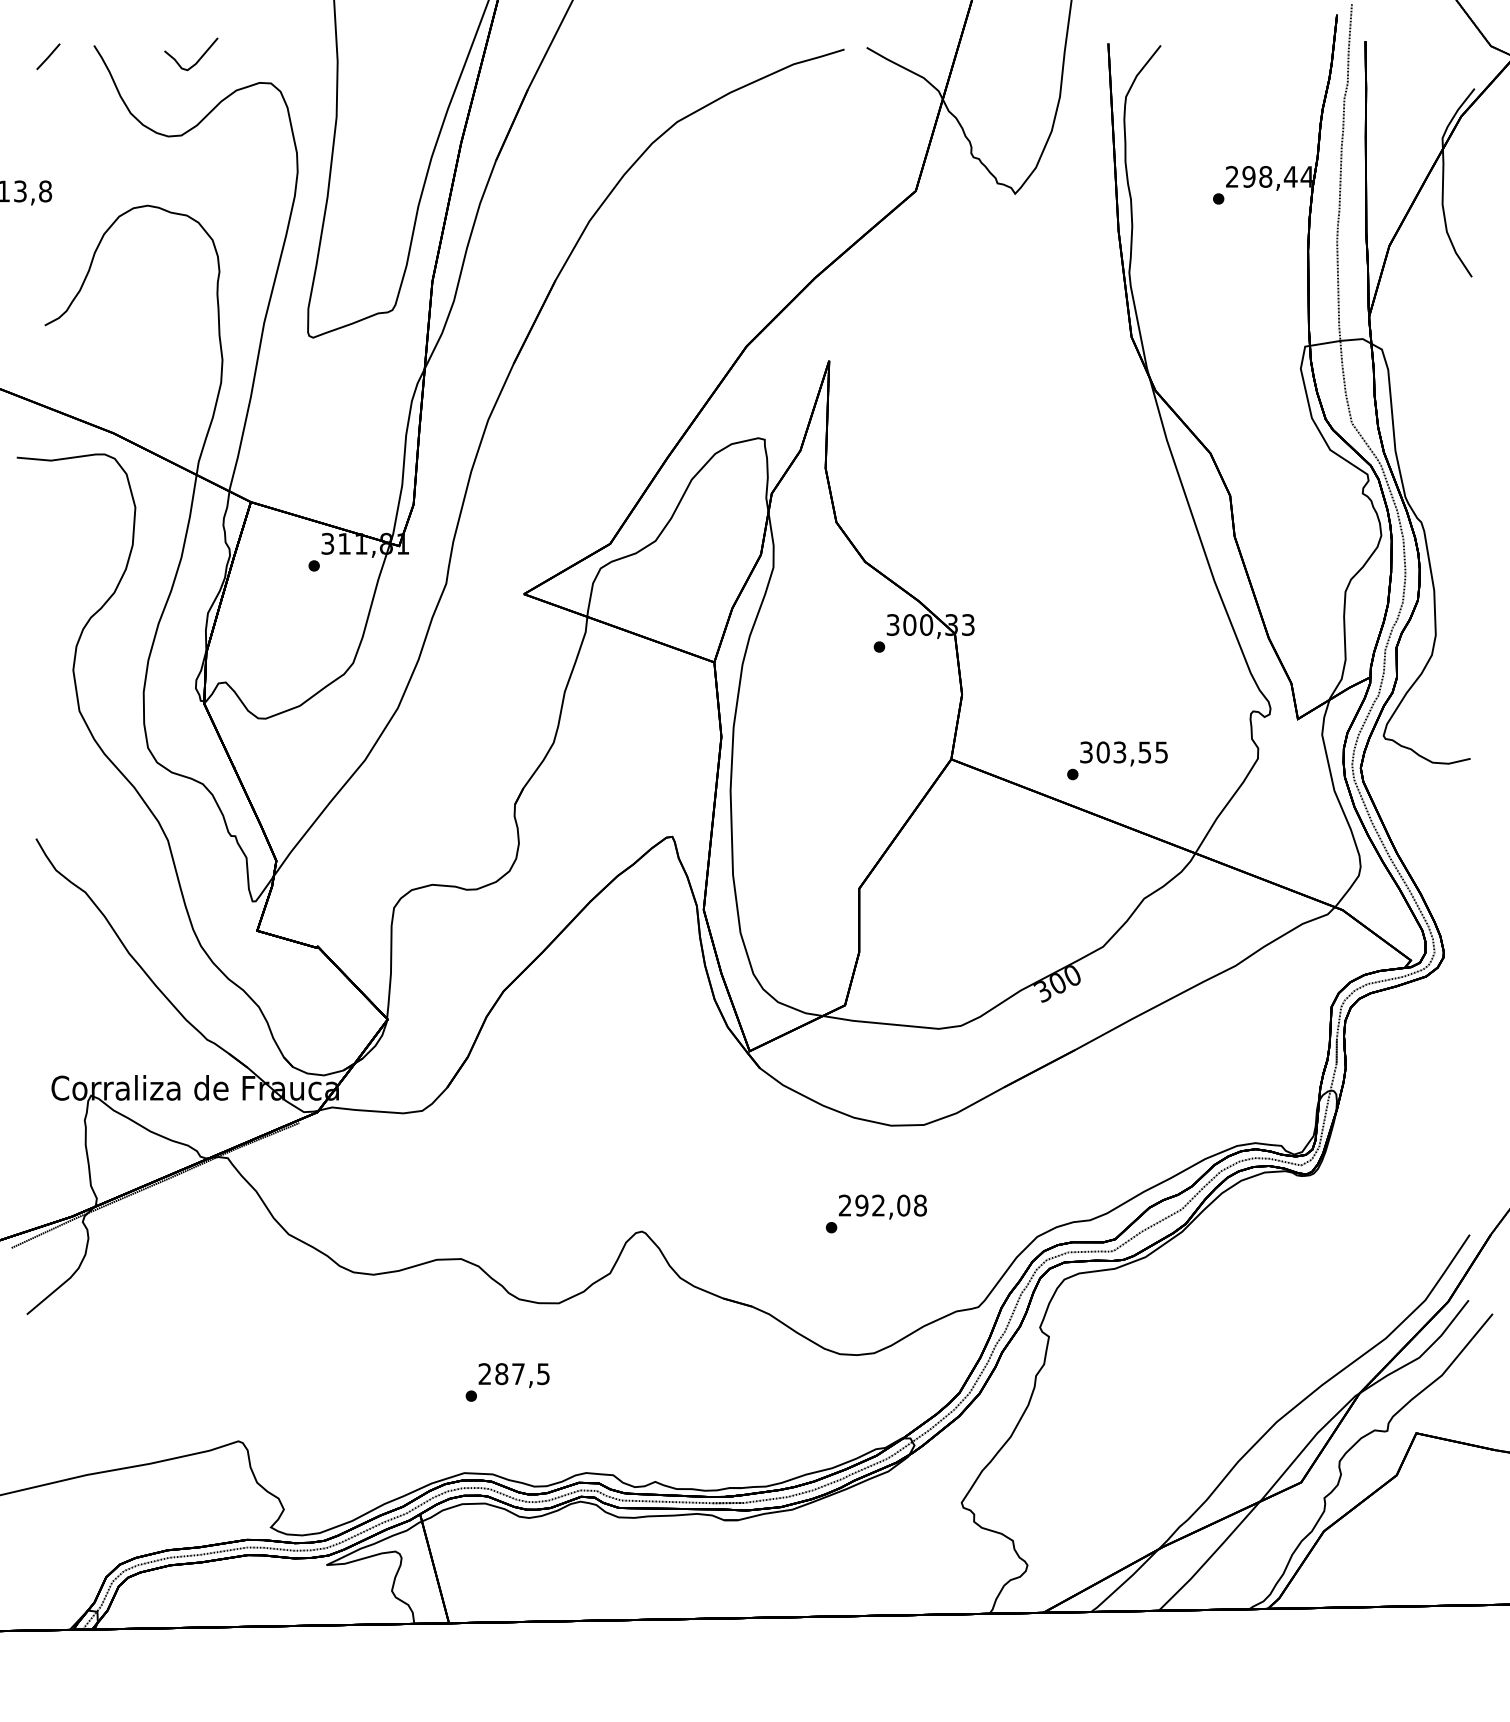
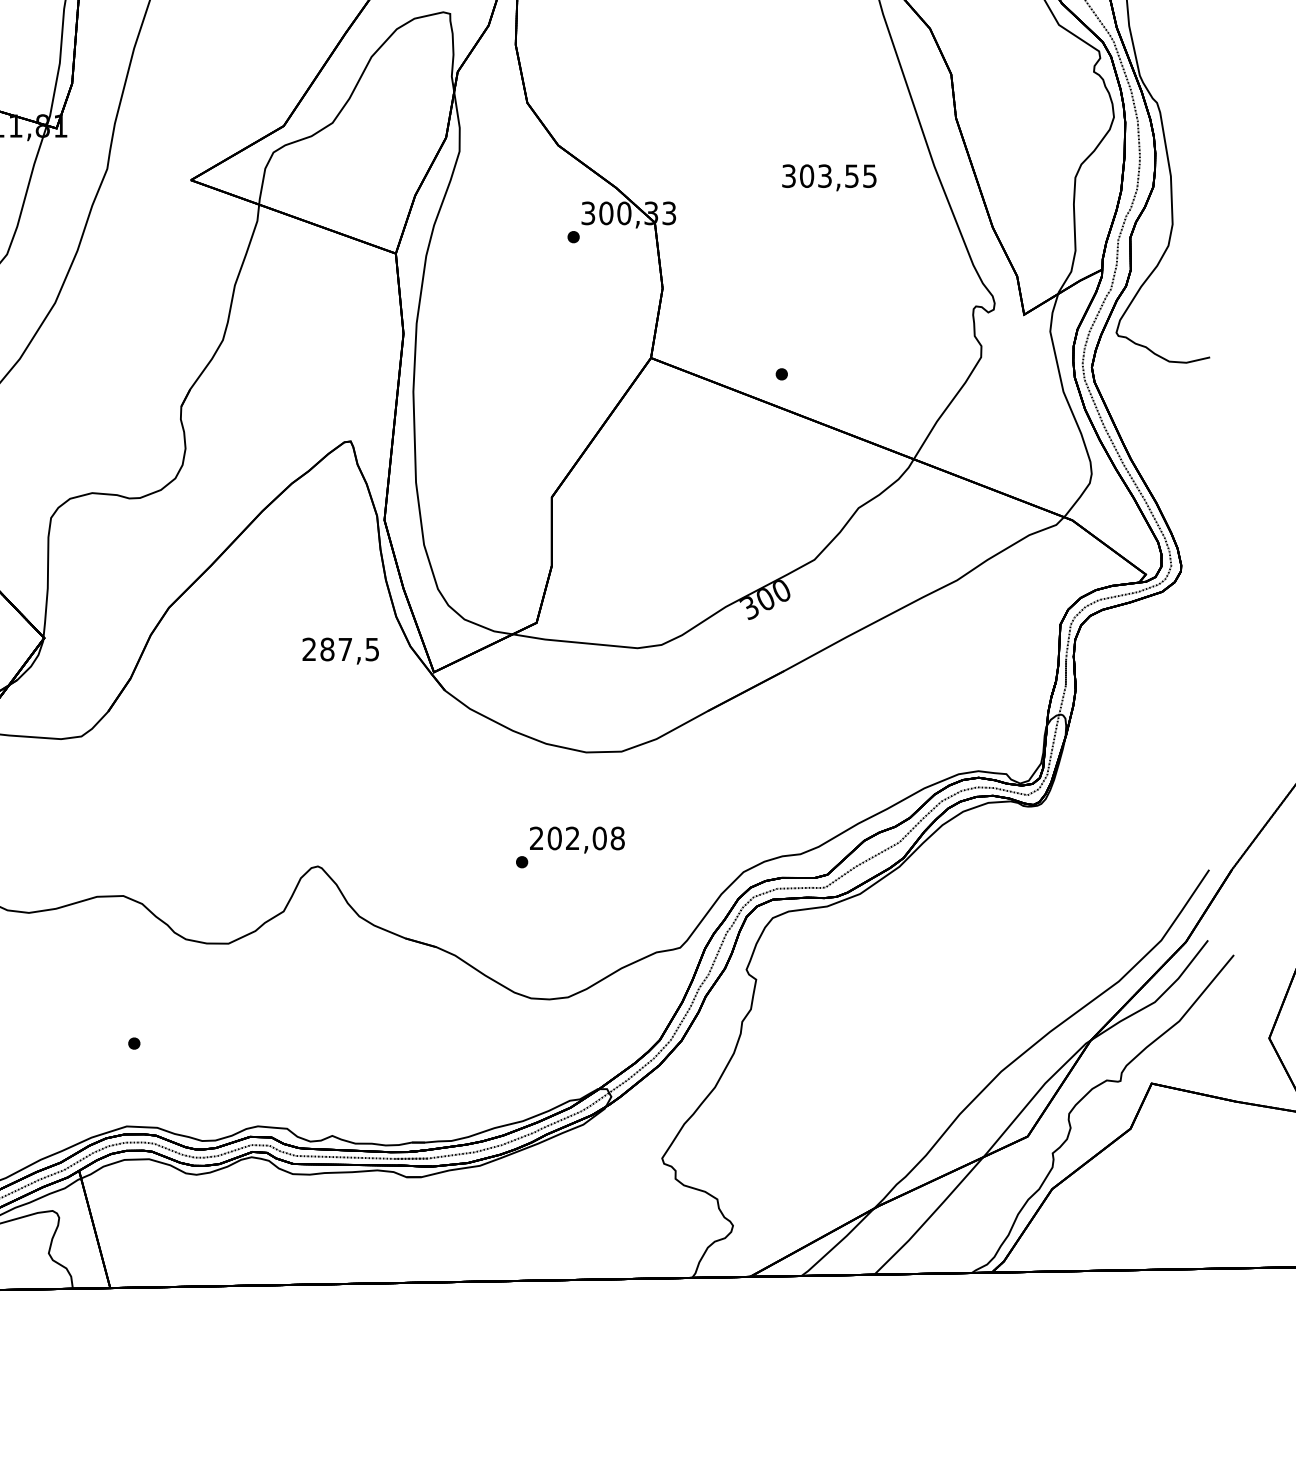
text: (1123, 753) -> (828, 177), moved
text: (861, 1205) -> (554, 838), 292,08 -> 202,08
text: (513, 1375) -> (340, 651), moved

